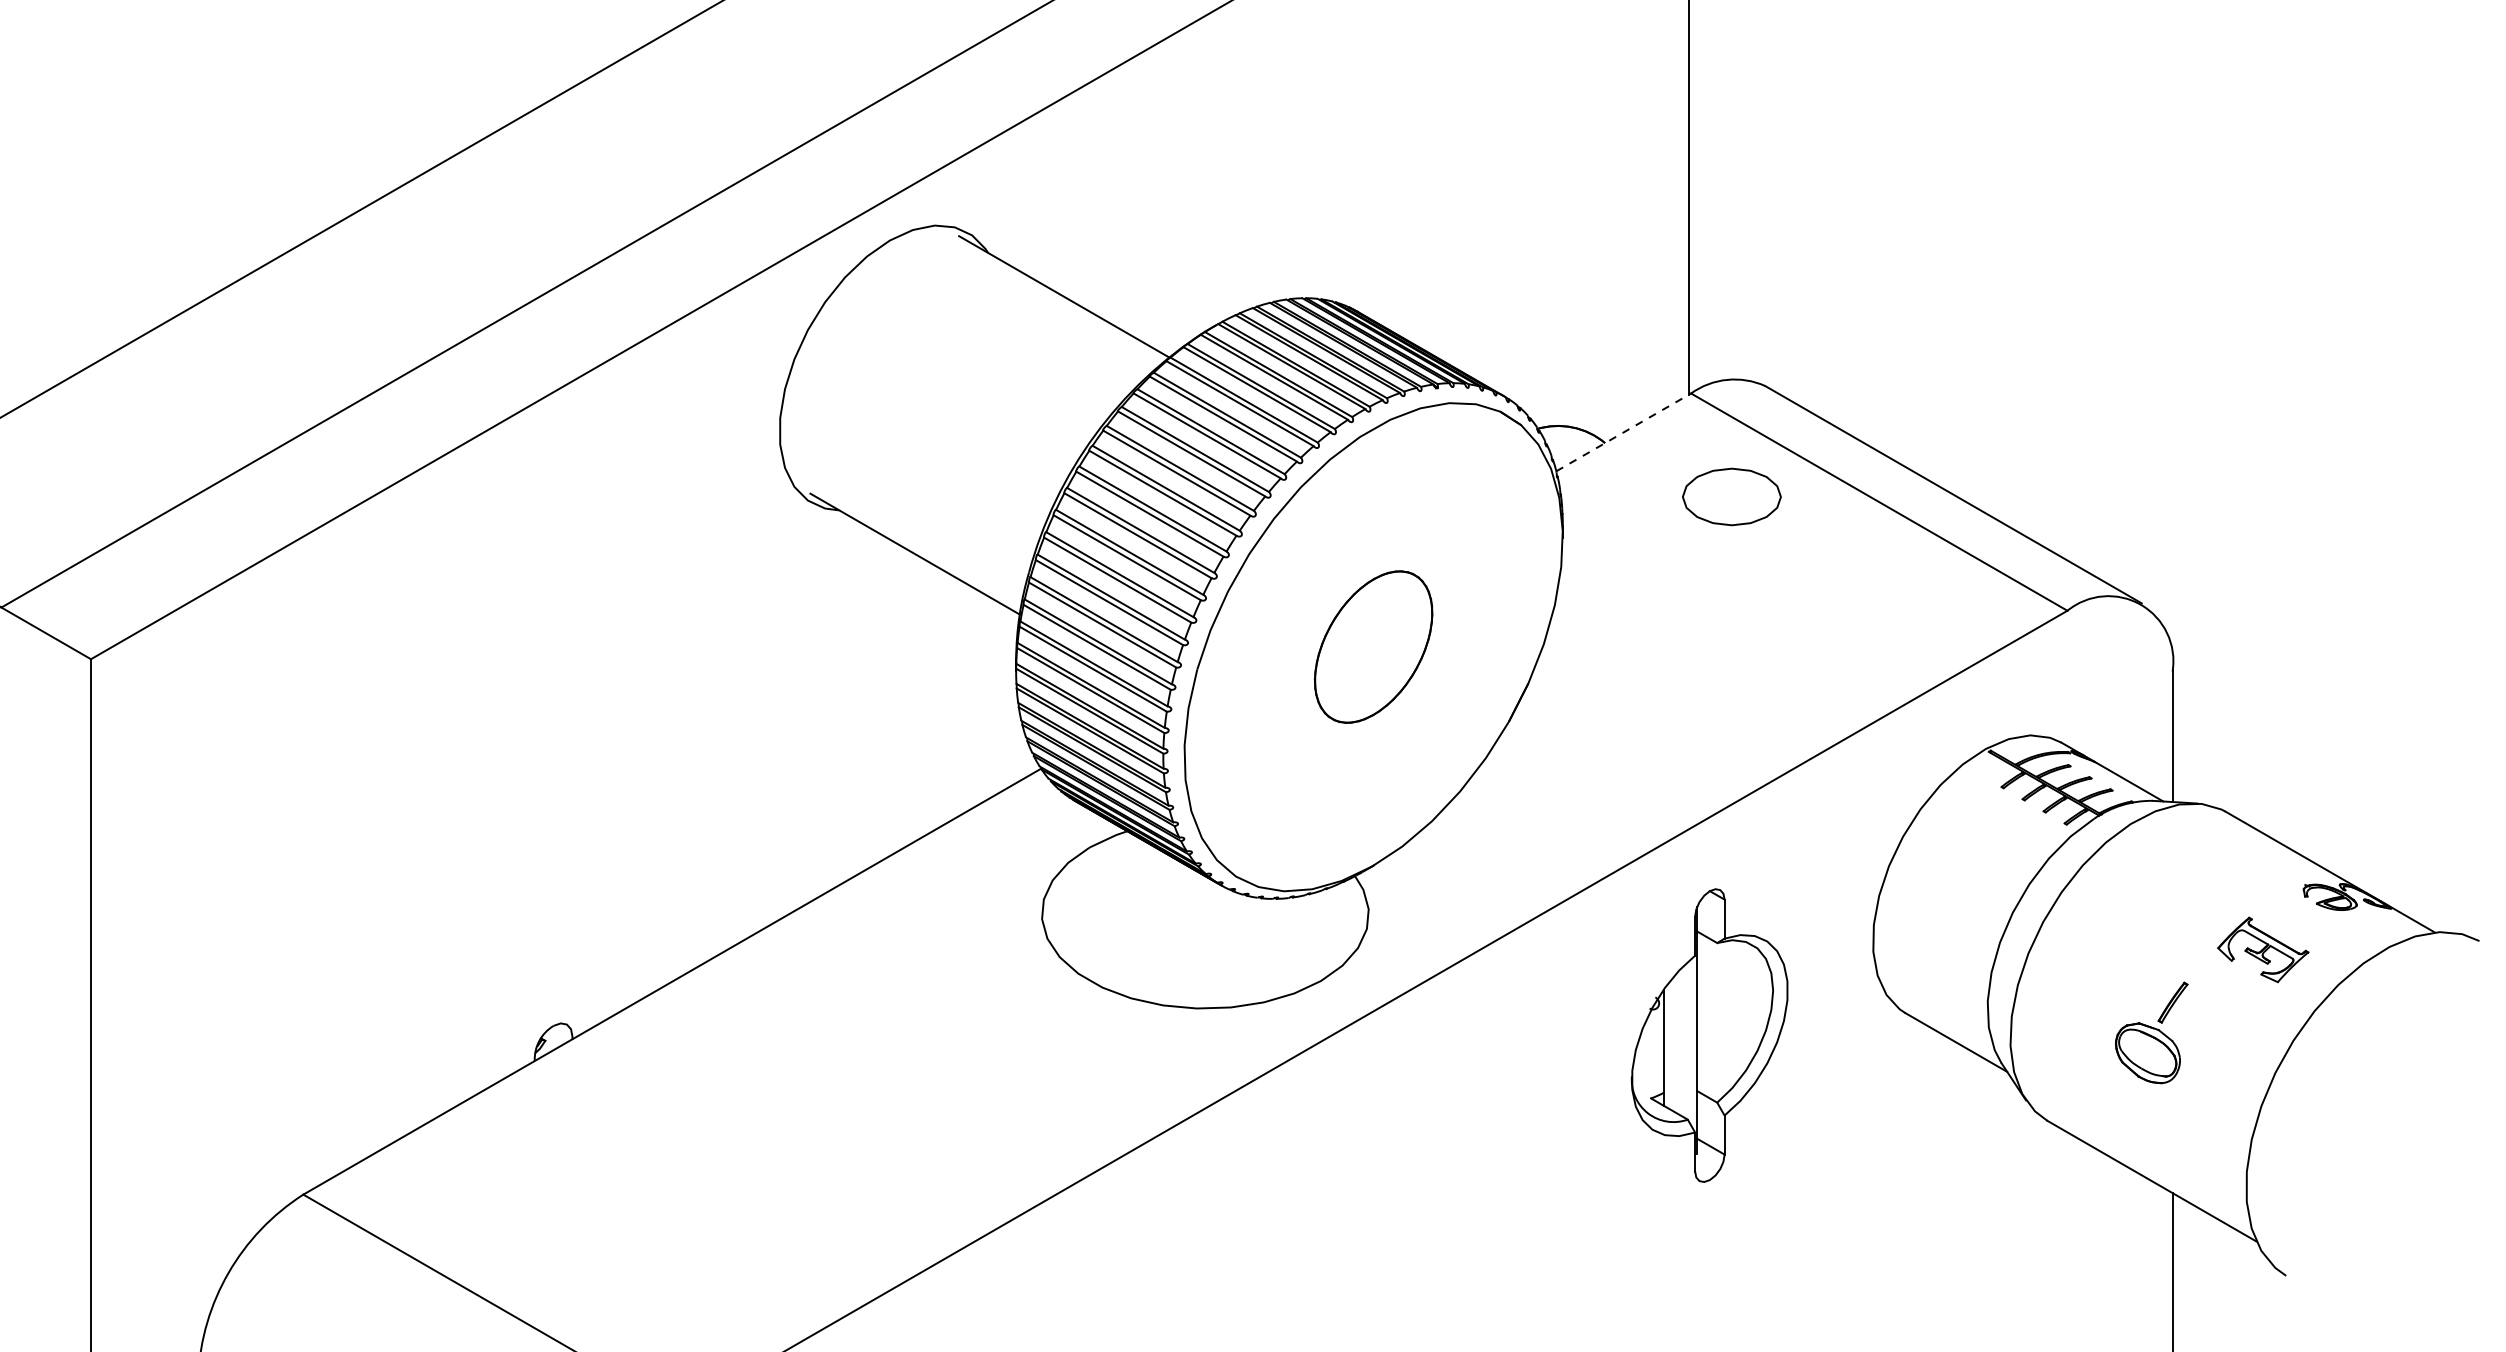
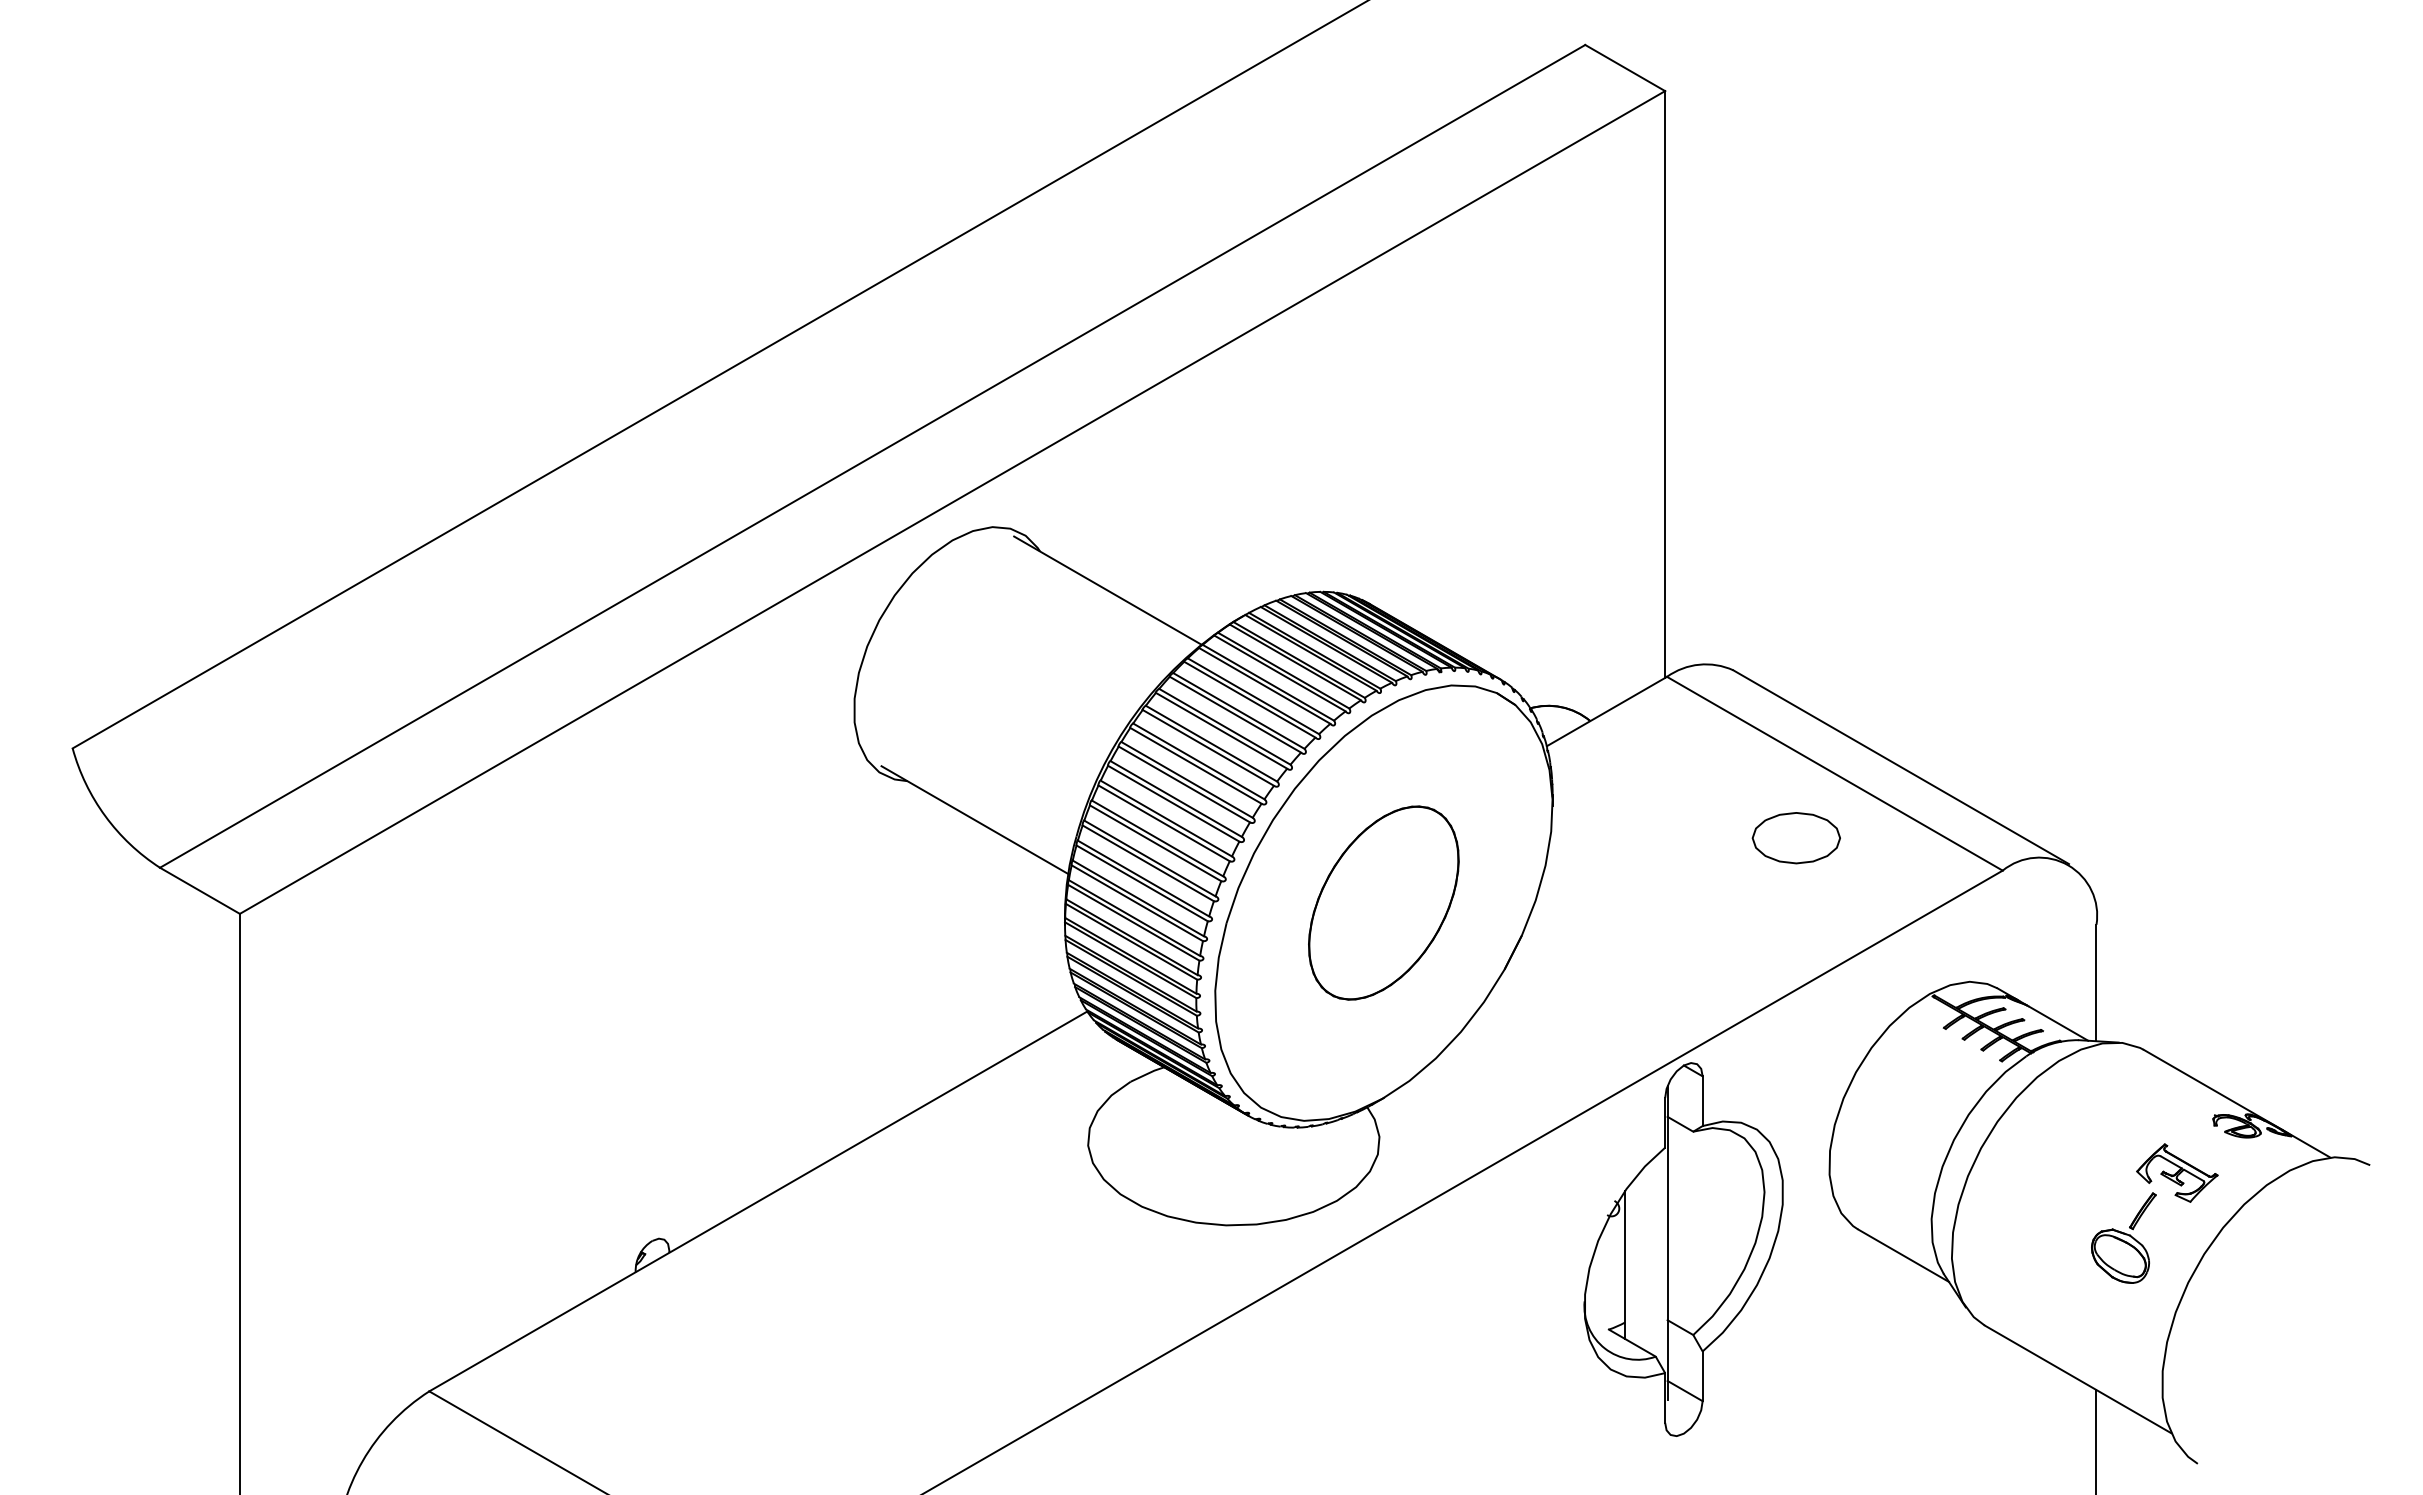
line: (1624, 432) -> (1607, 711), dashed -> solid
part: (1730, 497) -> (1795, 838), moved
part: (1373, 646) -> (1383, 902), size x1.43
part: (2151, 1032) -> (2123, 1237), moved
part: (1709, 1035) -> (1683, 1249), size x1.43

